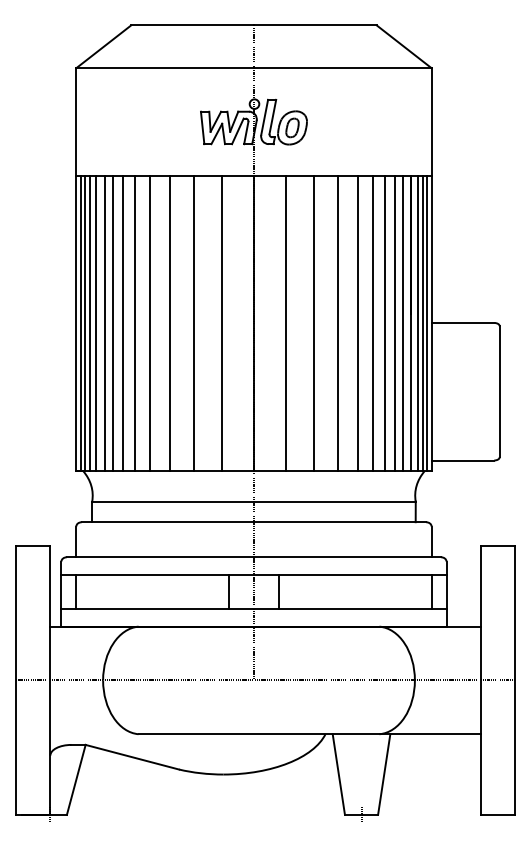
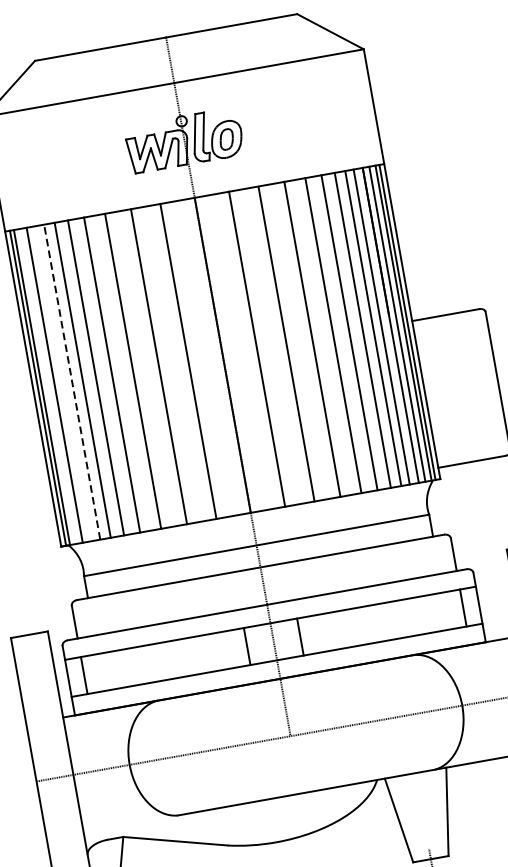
line: (90, 323) -> (48, 386), removed
line: (104, 323) -> (63, 383), removed
line: (112, 323) -> (71, 382), solid -> dashed

